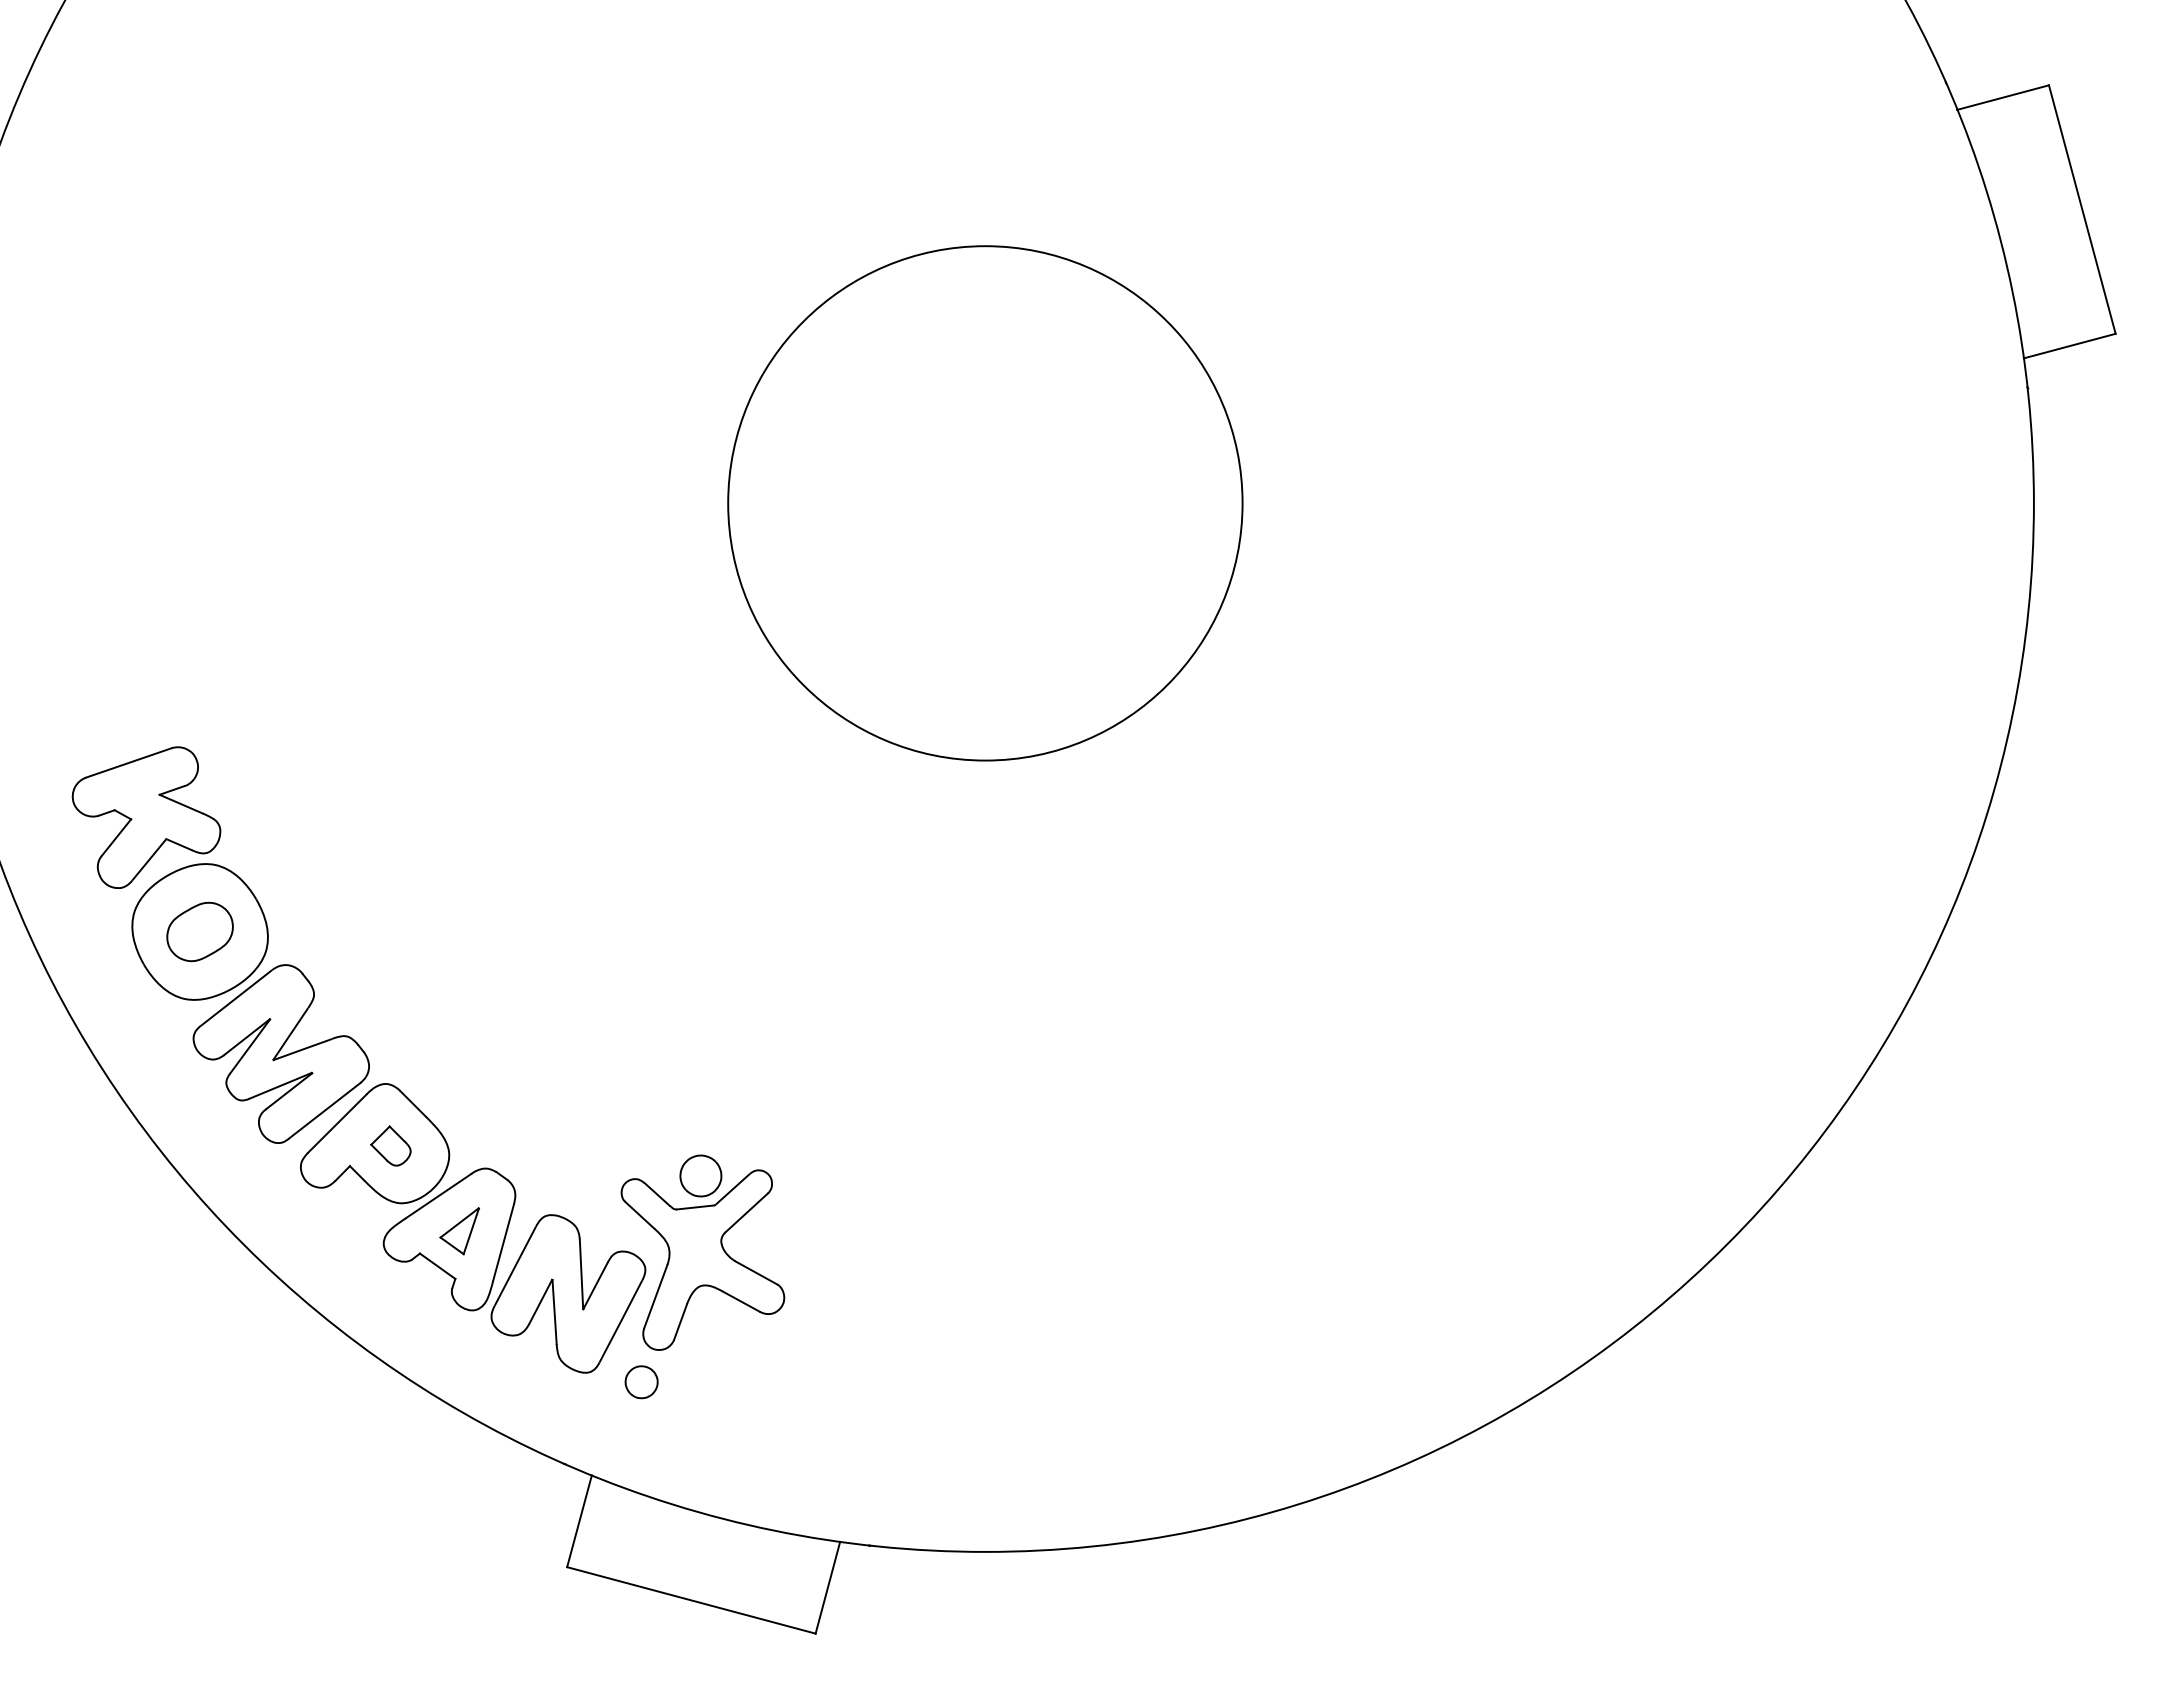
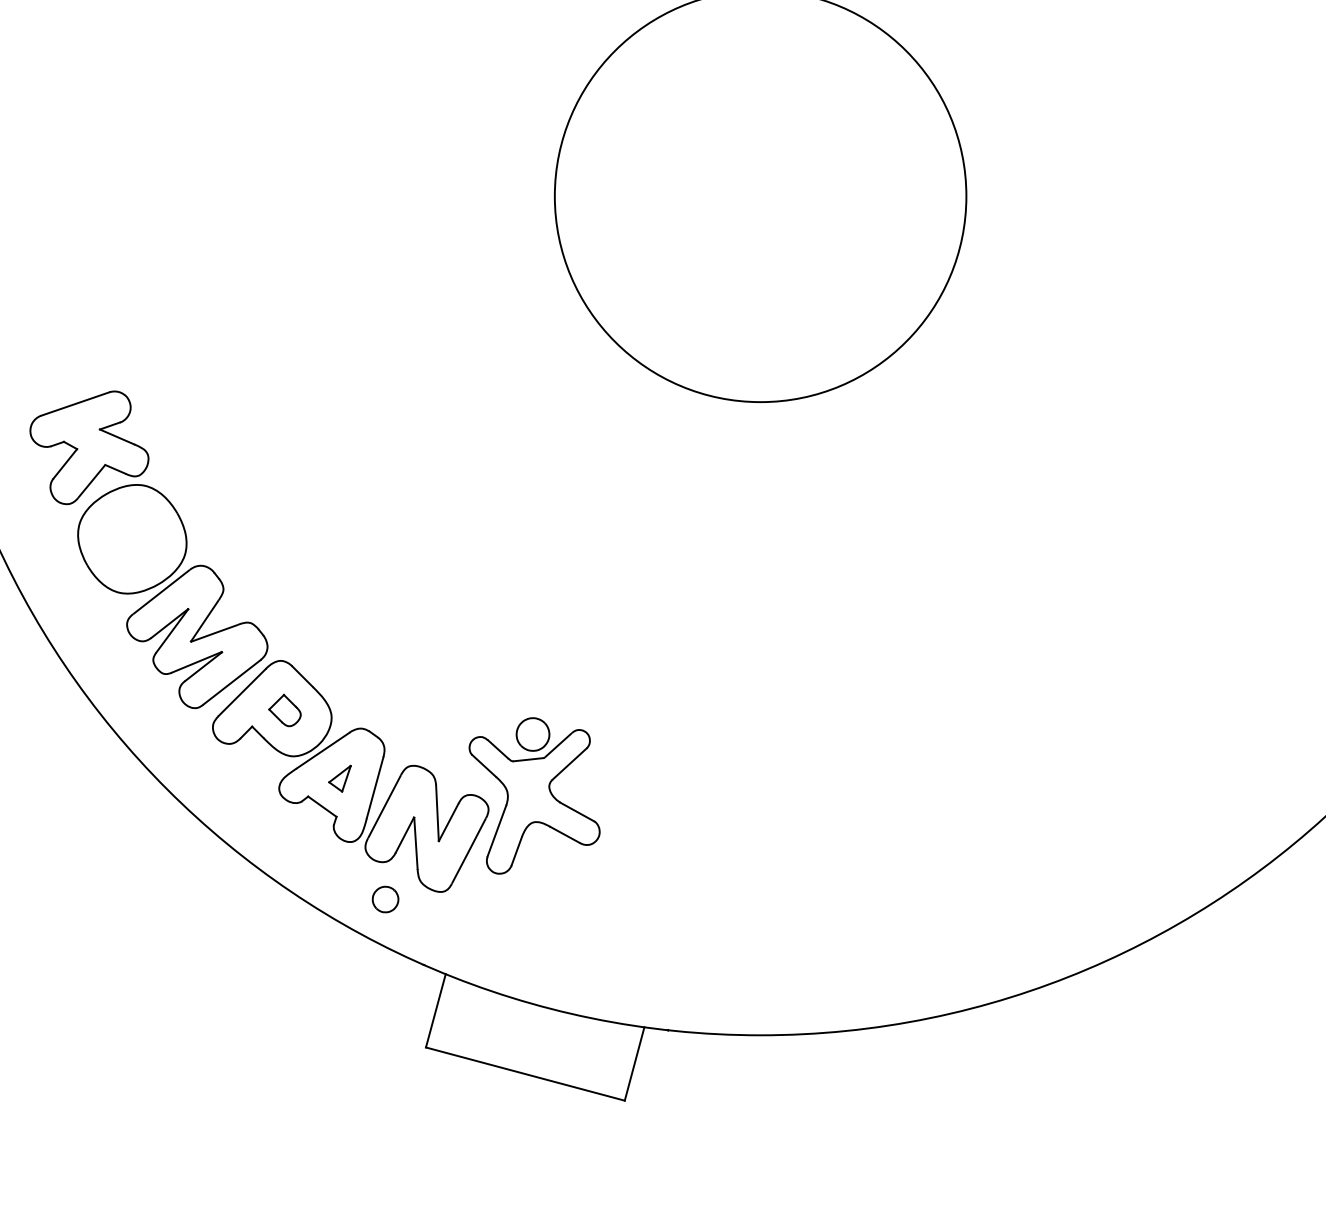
part: (199, 931) -> (131, 538), removed
part: (459, 1231) -> (339, 778), size x0.7
part: (641, 1382) -> (385, 899), moved

